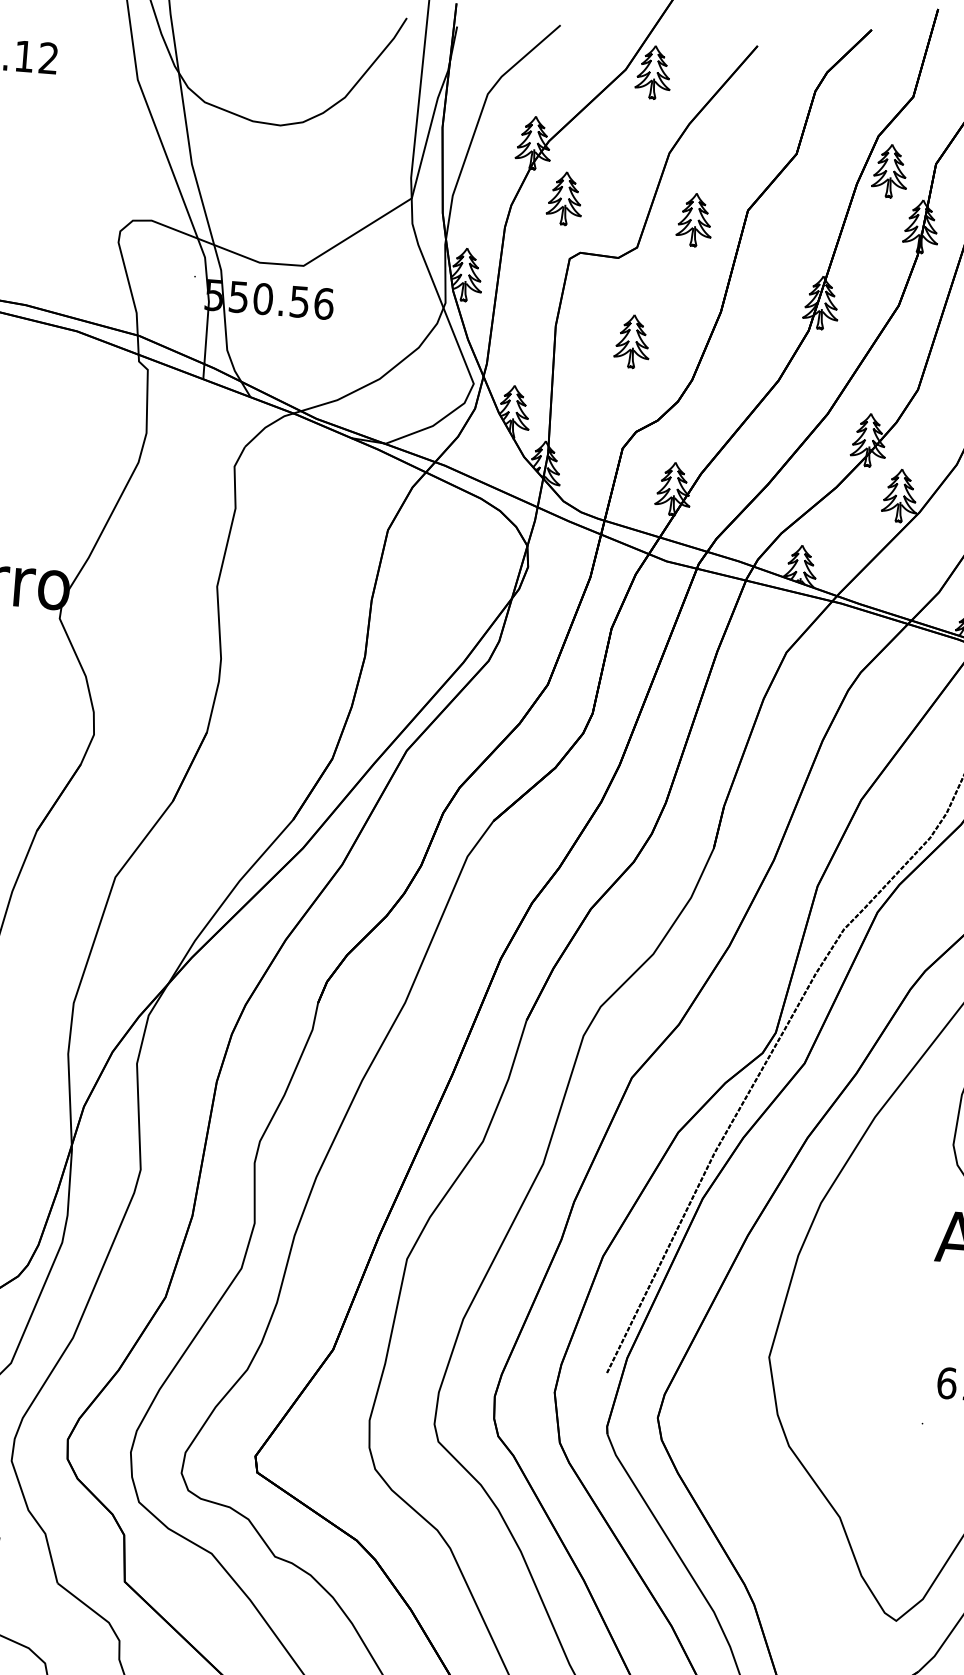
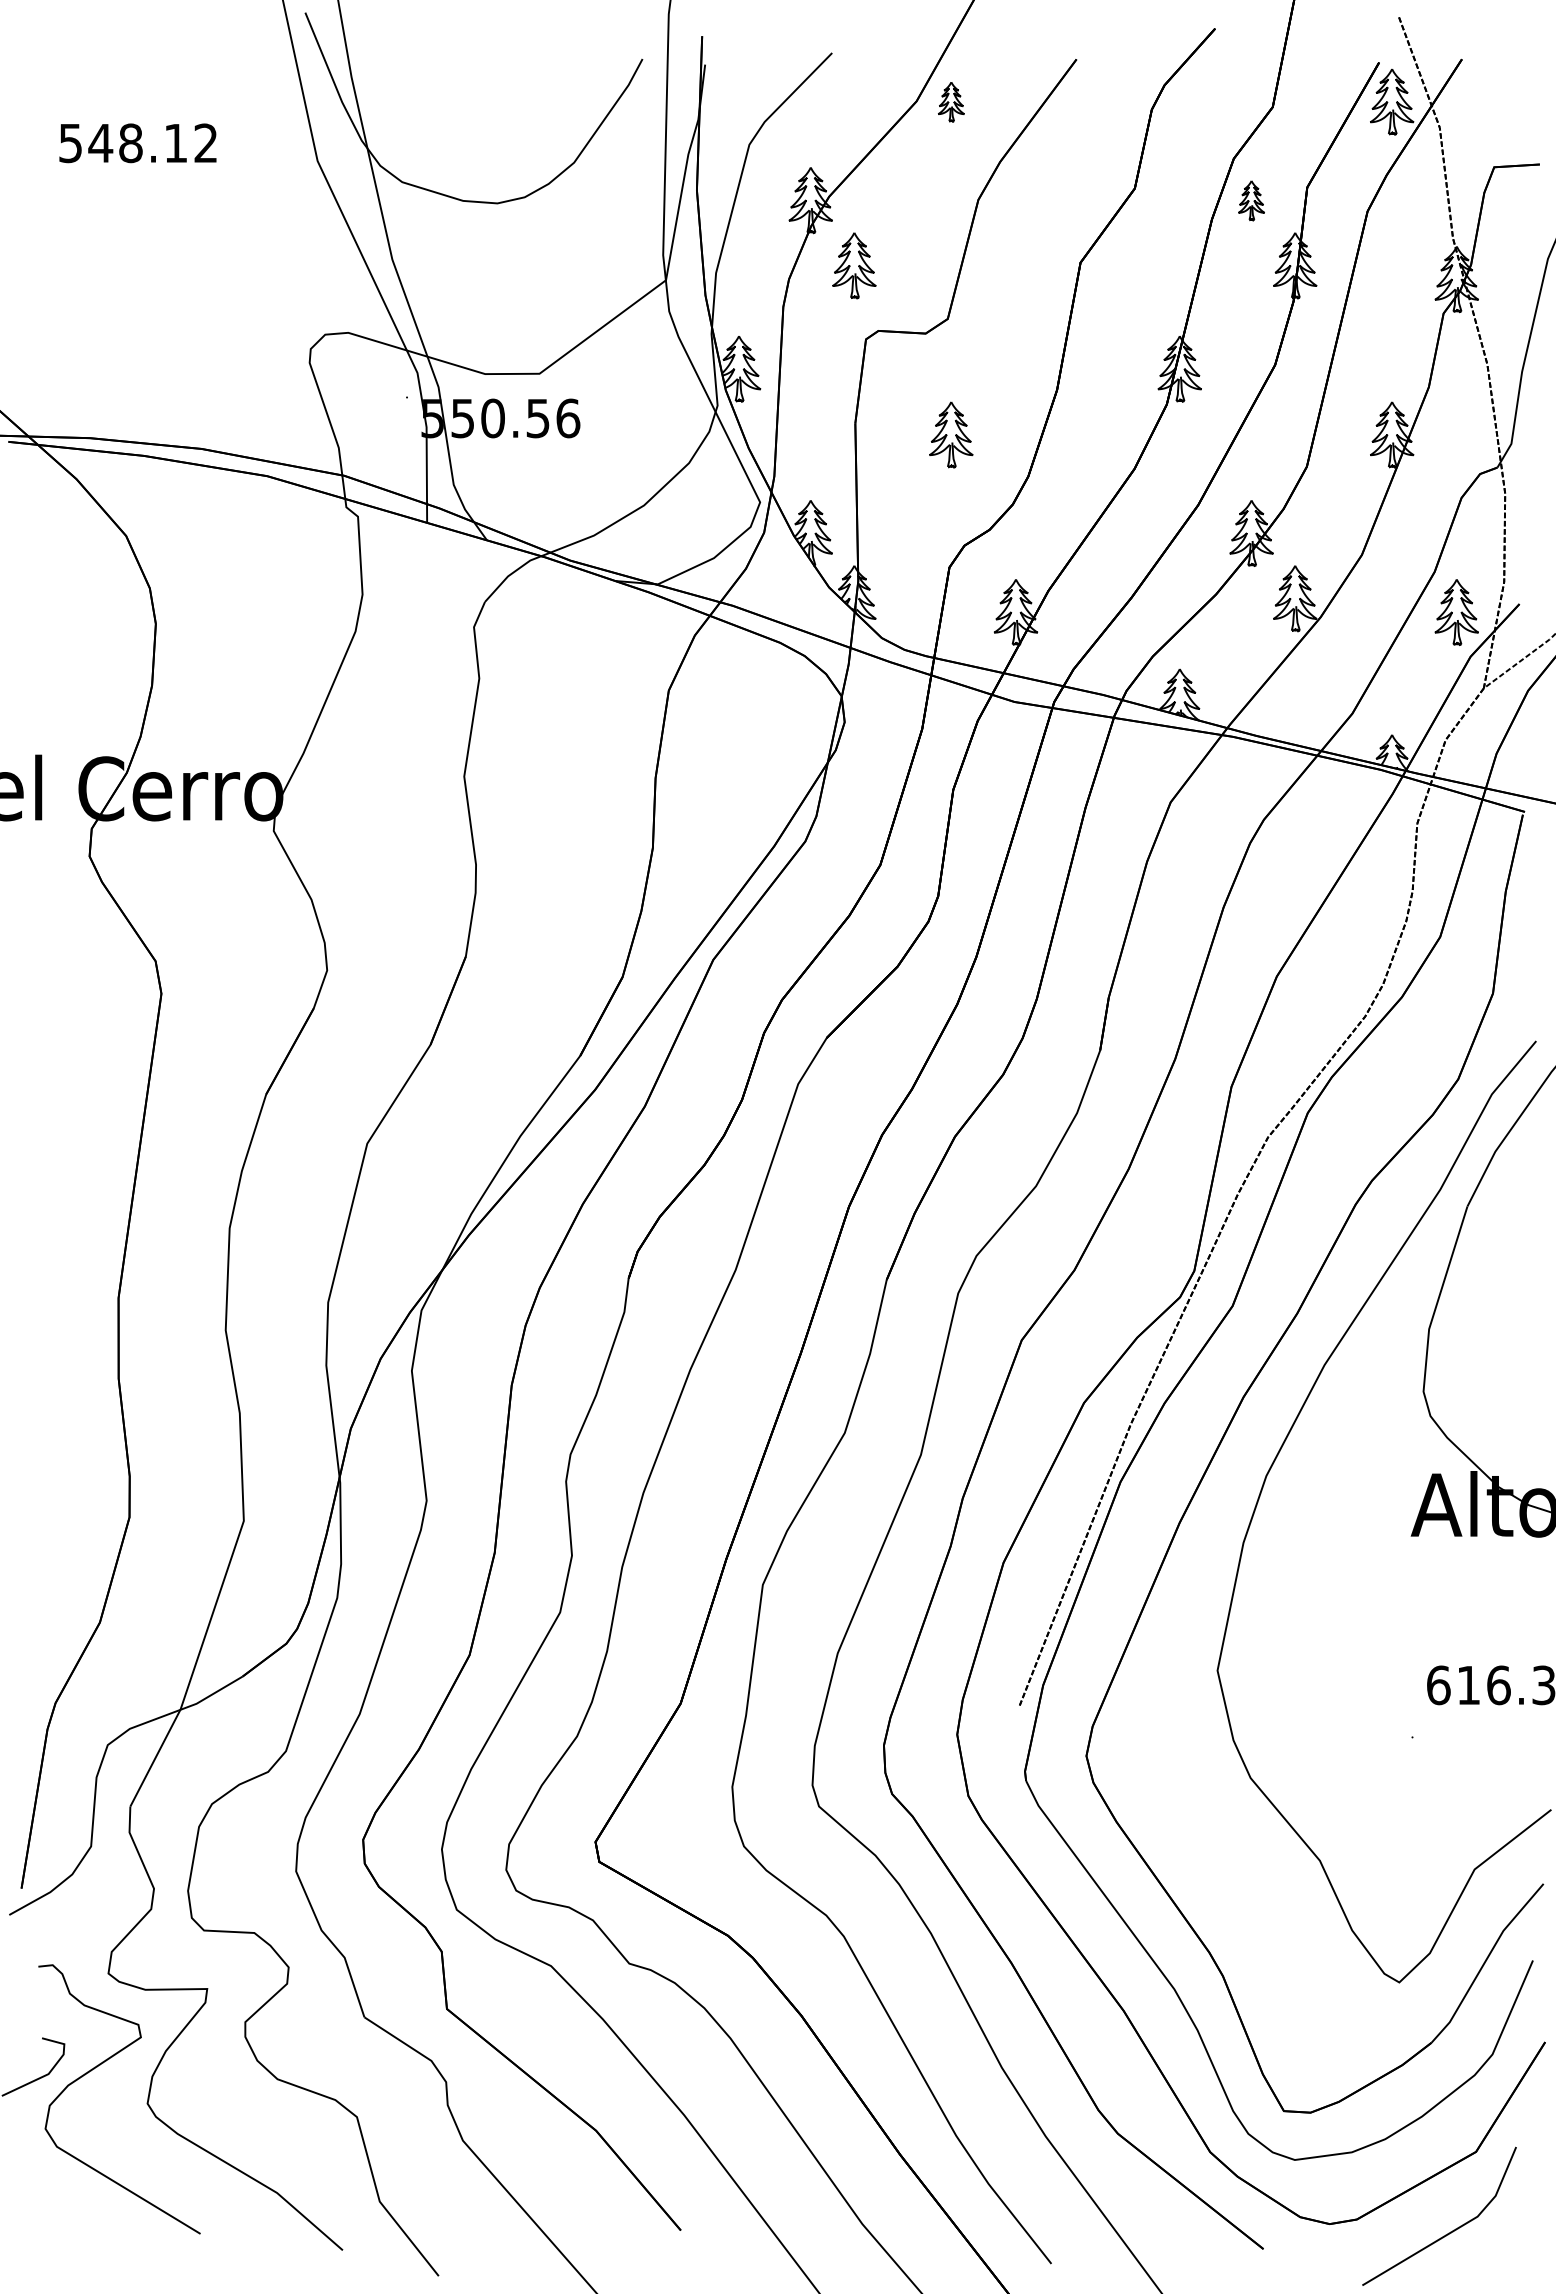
part: (653, 72) -> (951, 101), size x0.6
part: (890, 171) -> (1251, 200), size x0.6
part: (694, 219) -> (1015, 279), removed

